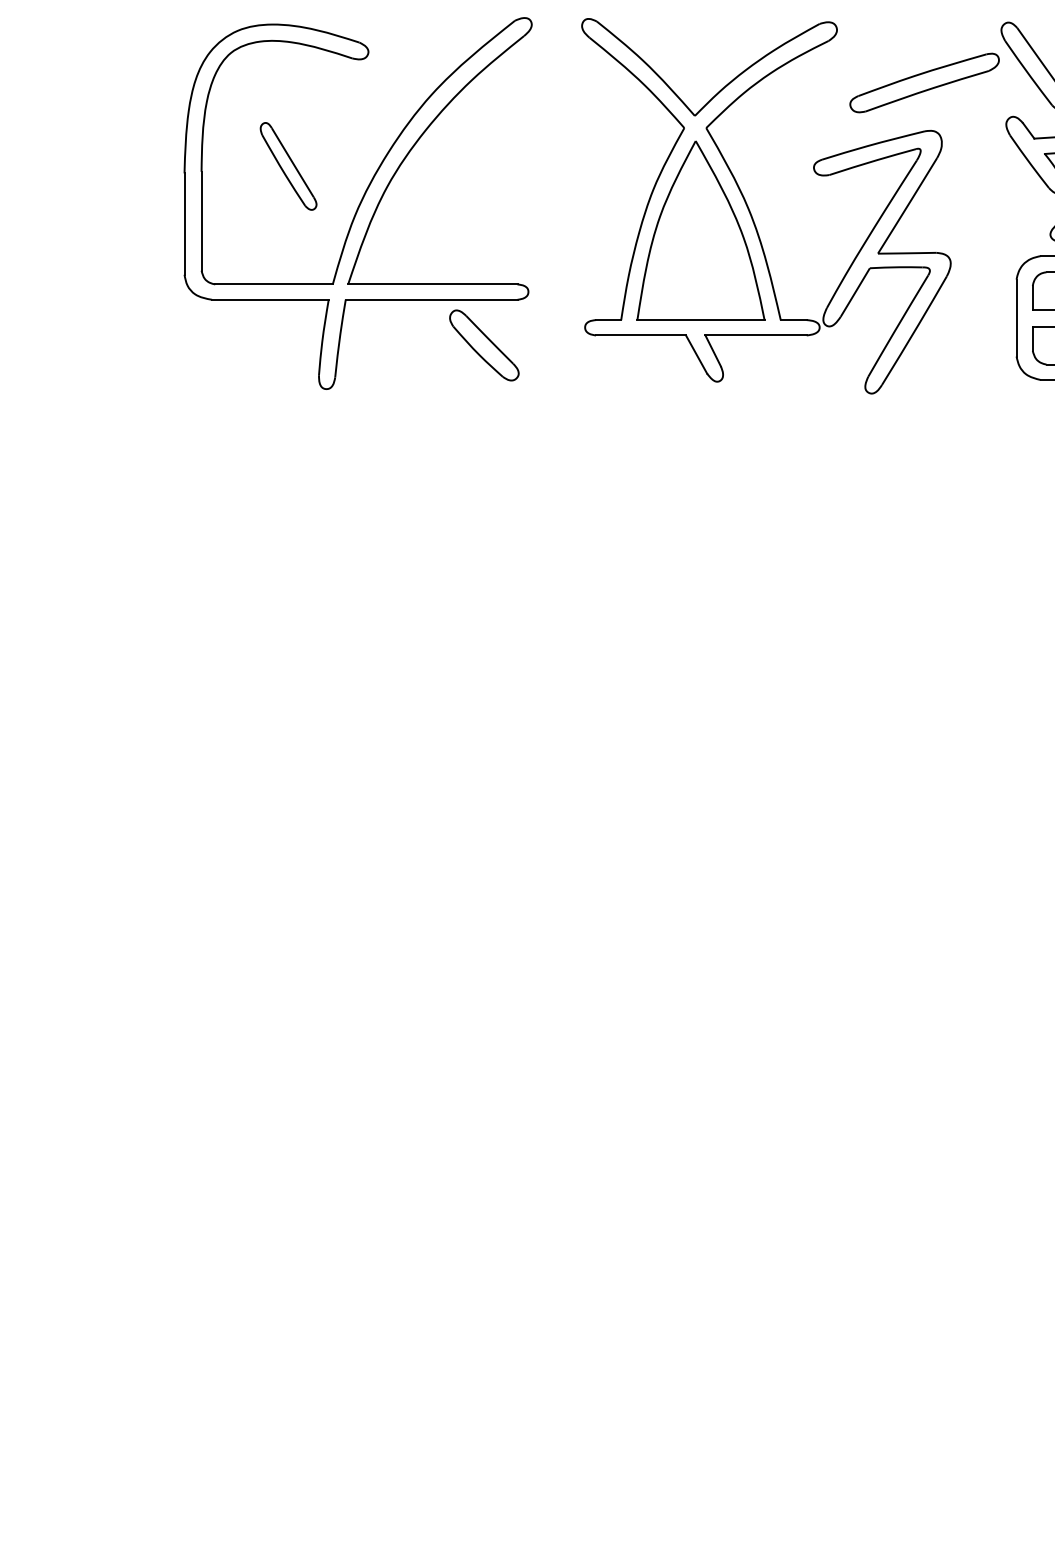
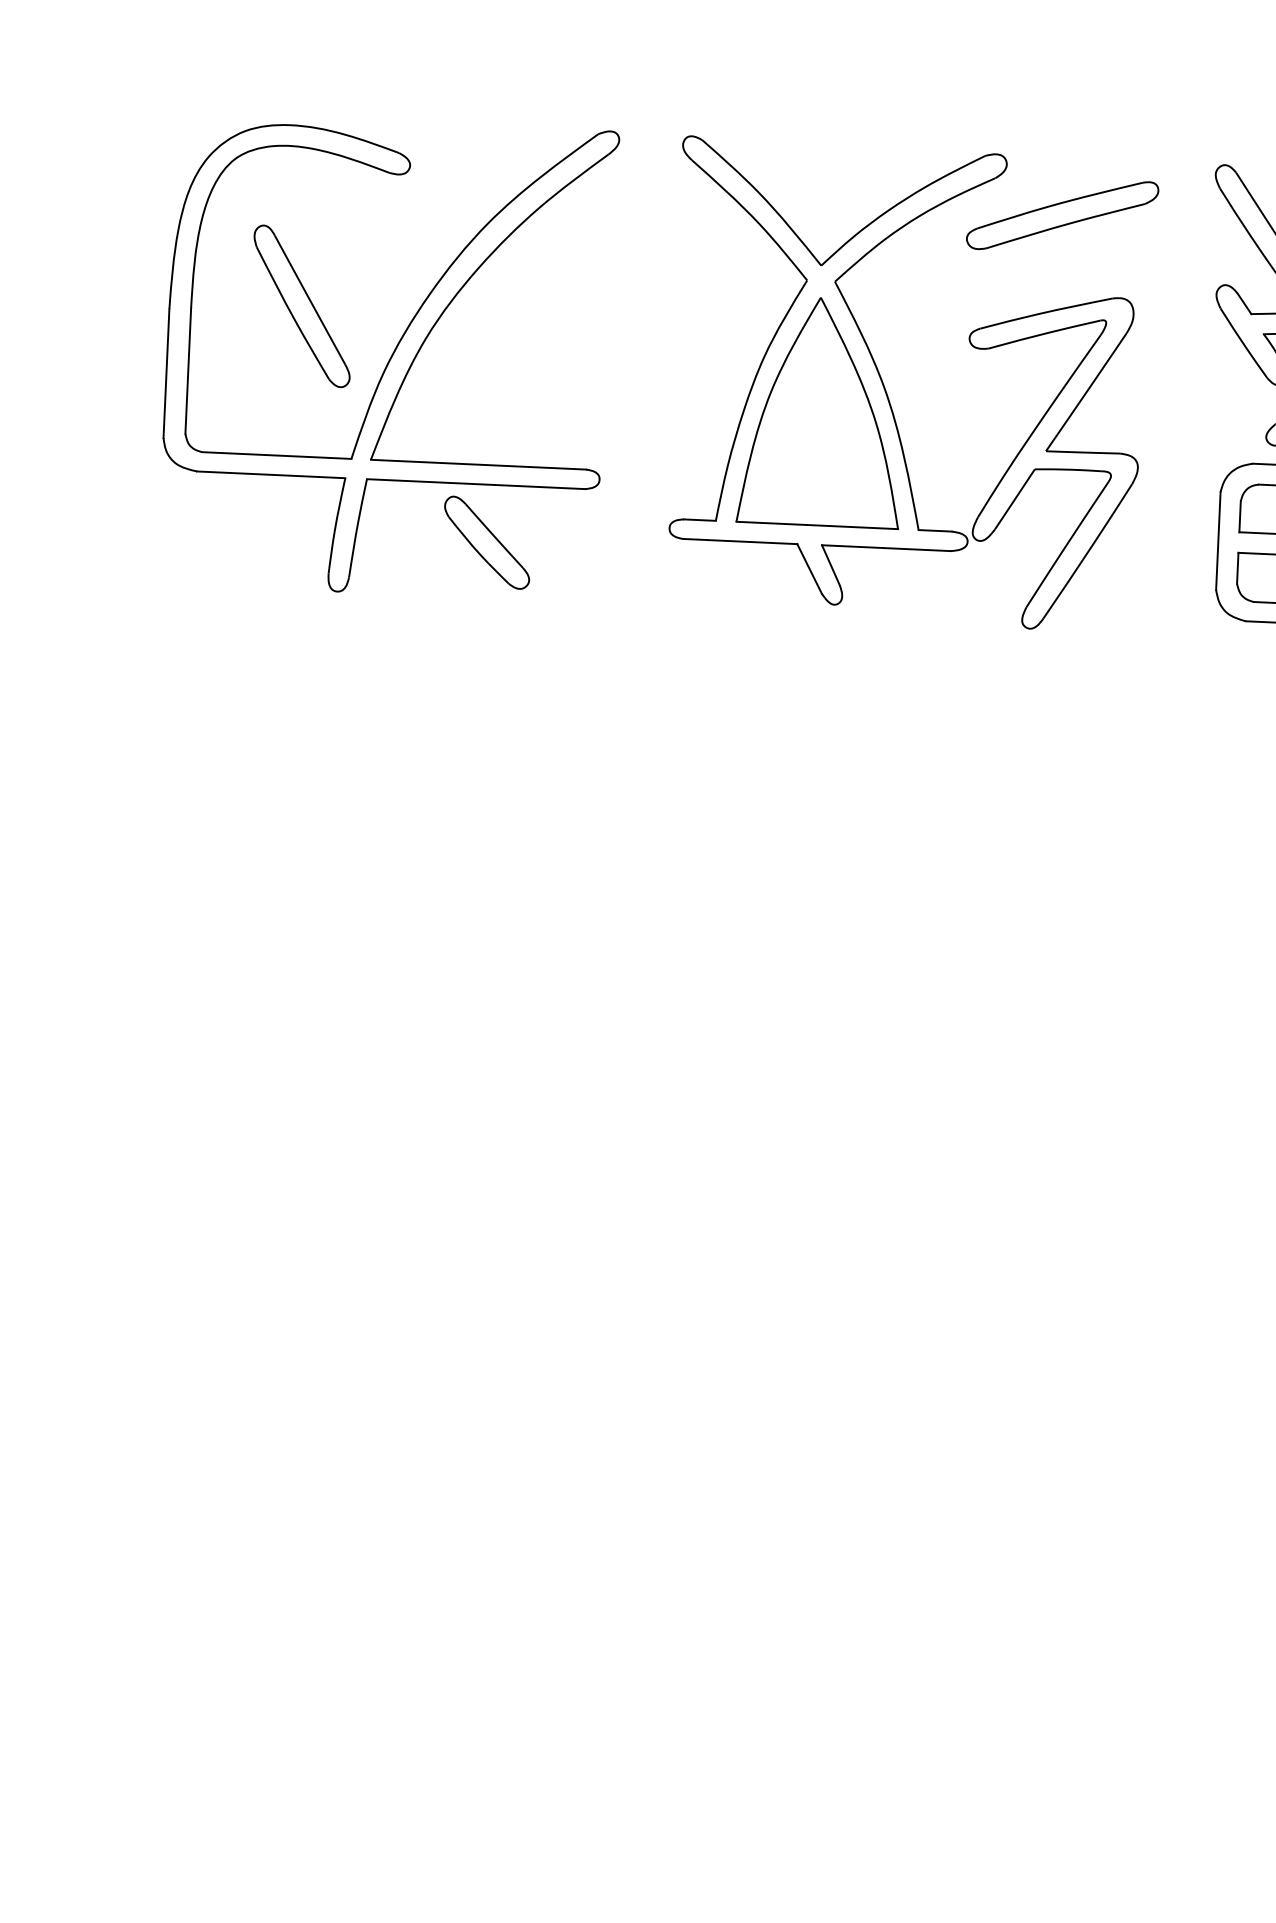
part: (924, 82) -> (1062, 214), moved
part: (288, 166) -> (301, 306), size x1.43
part: (484, 345) -> (487, 542), moved

